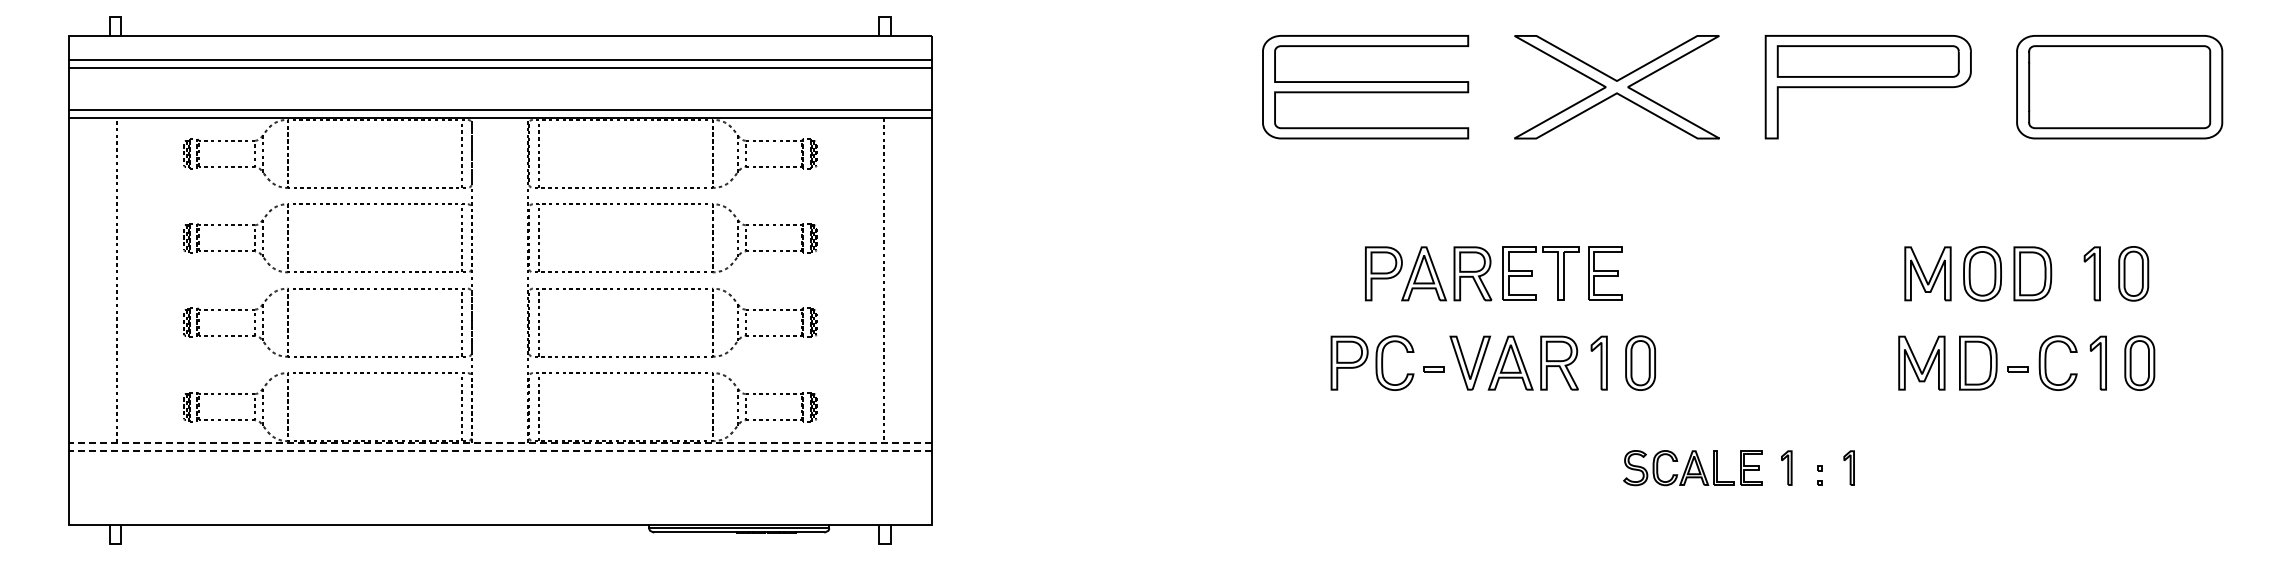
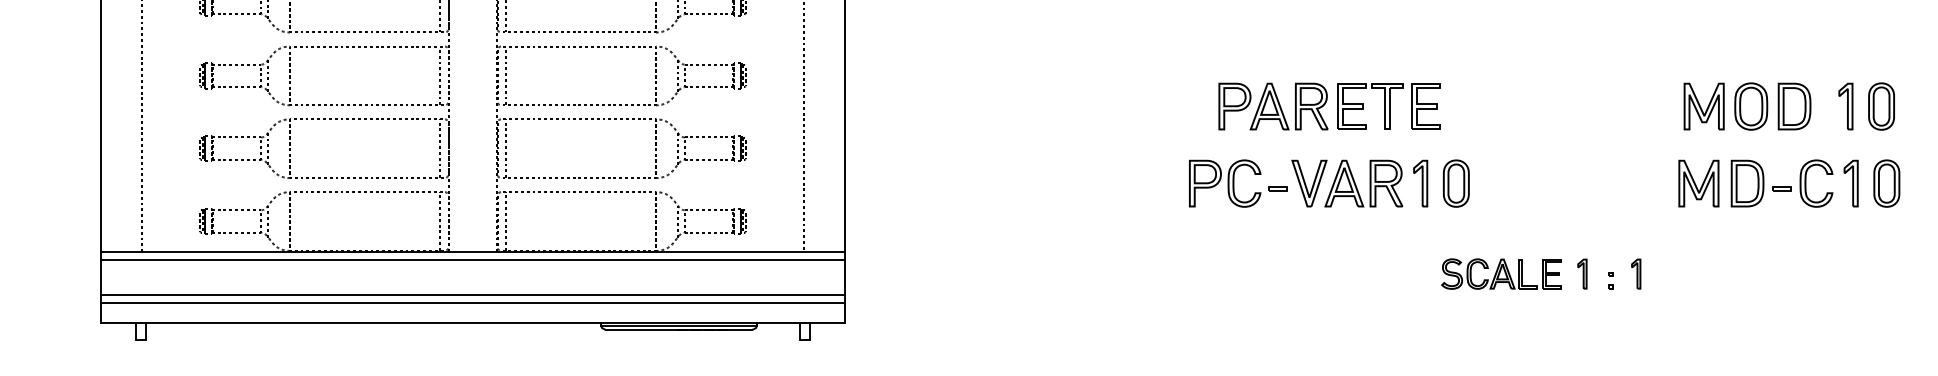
line: (500, 442) -> (473, 252), dashed -> solid
line: (500, 451) -> (473, 259), dashed -> solid
line: (499, 492) -> (472, 295), added
line: (499, 501) -> (472, 302), added

